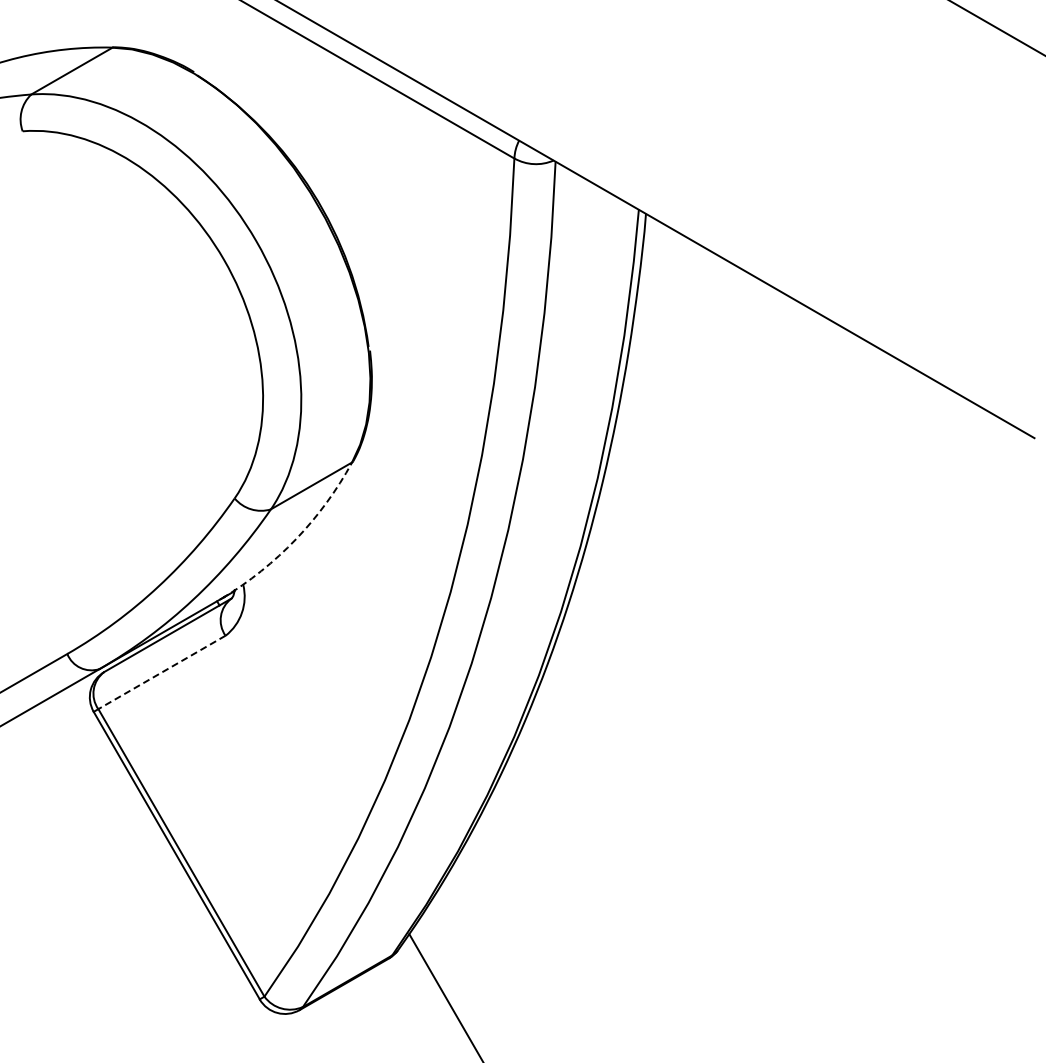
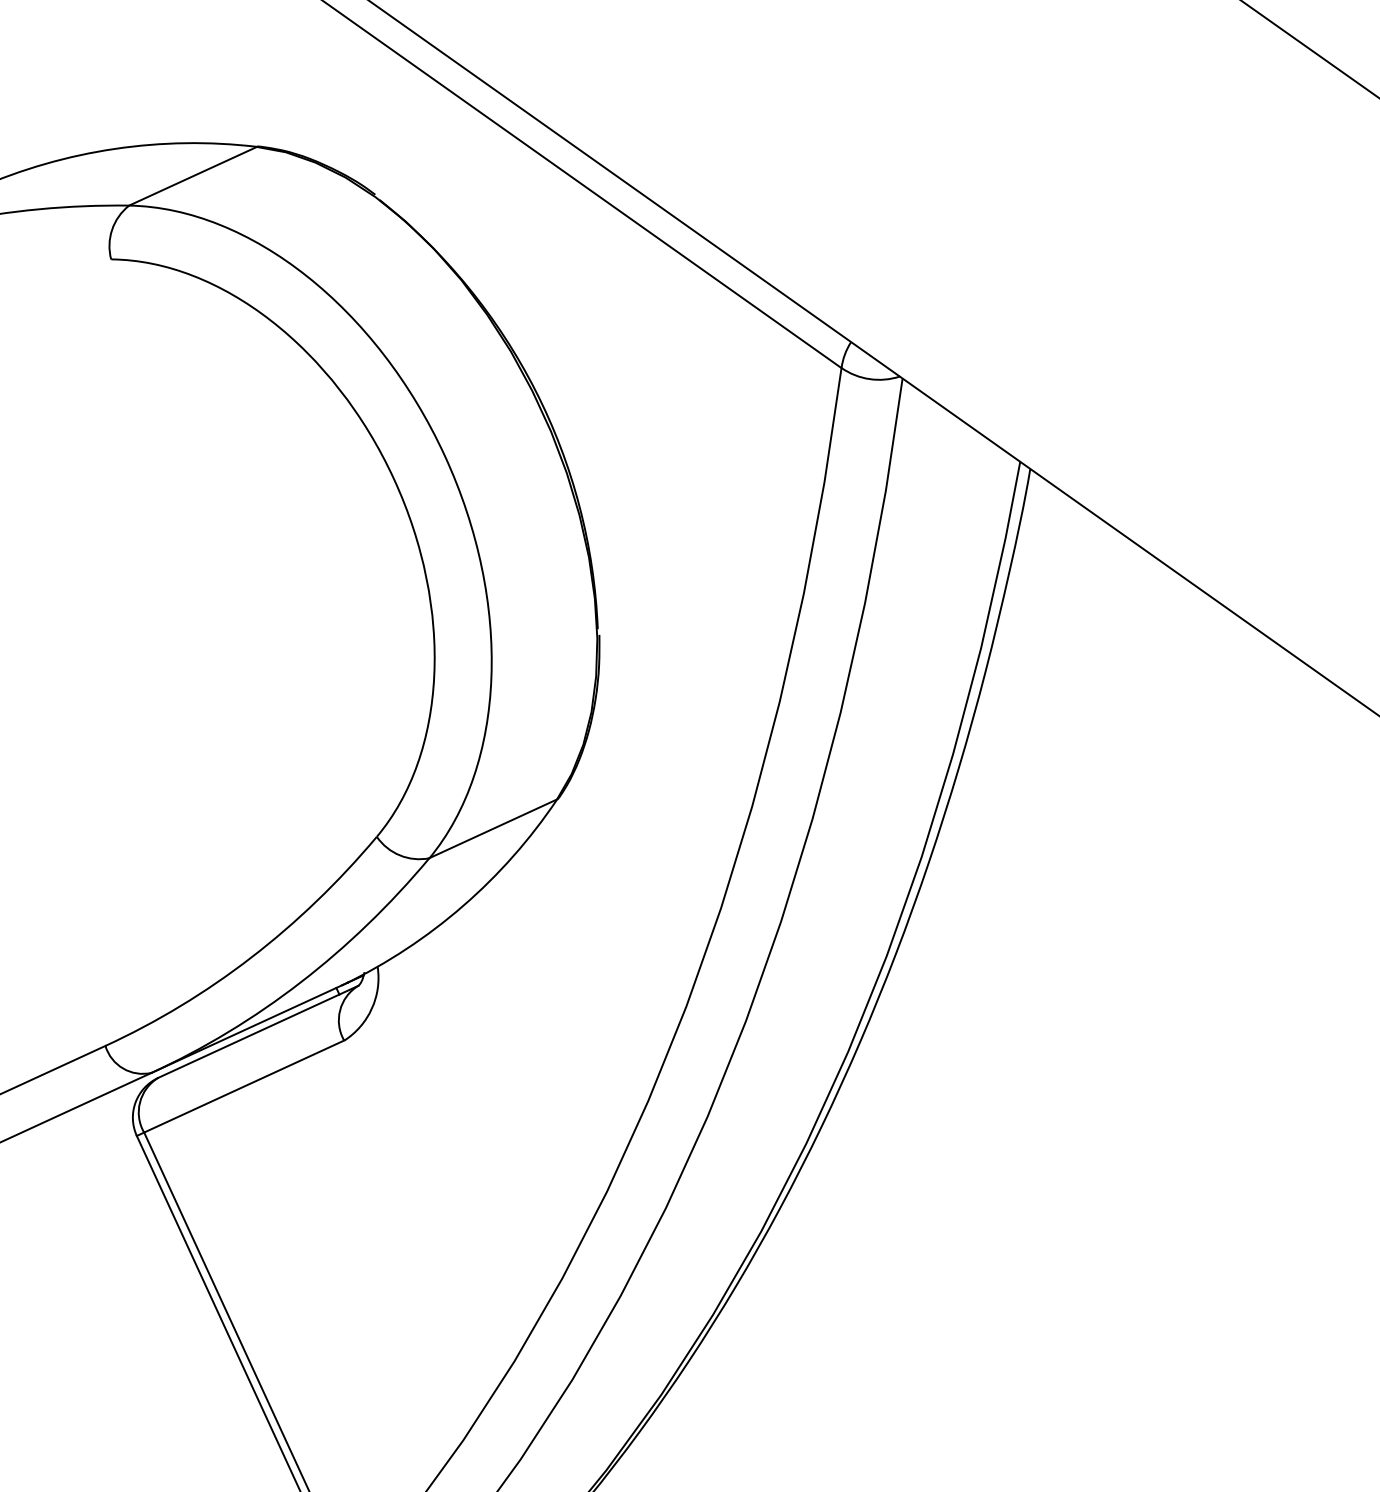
arc: (296, 539) -> (463, 906), dashed -> solid
line: (161, 672) -> (243, 1086), dashed -> solid

